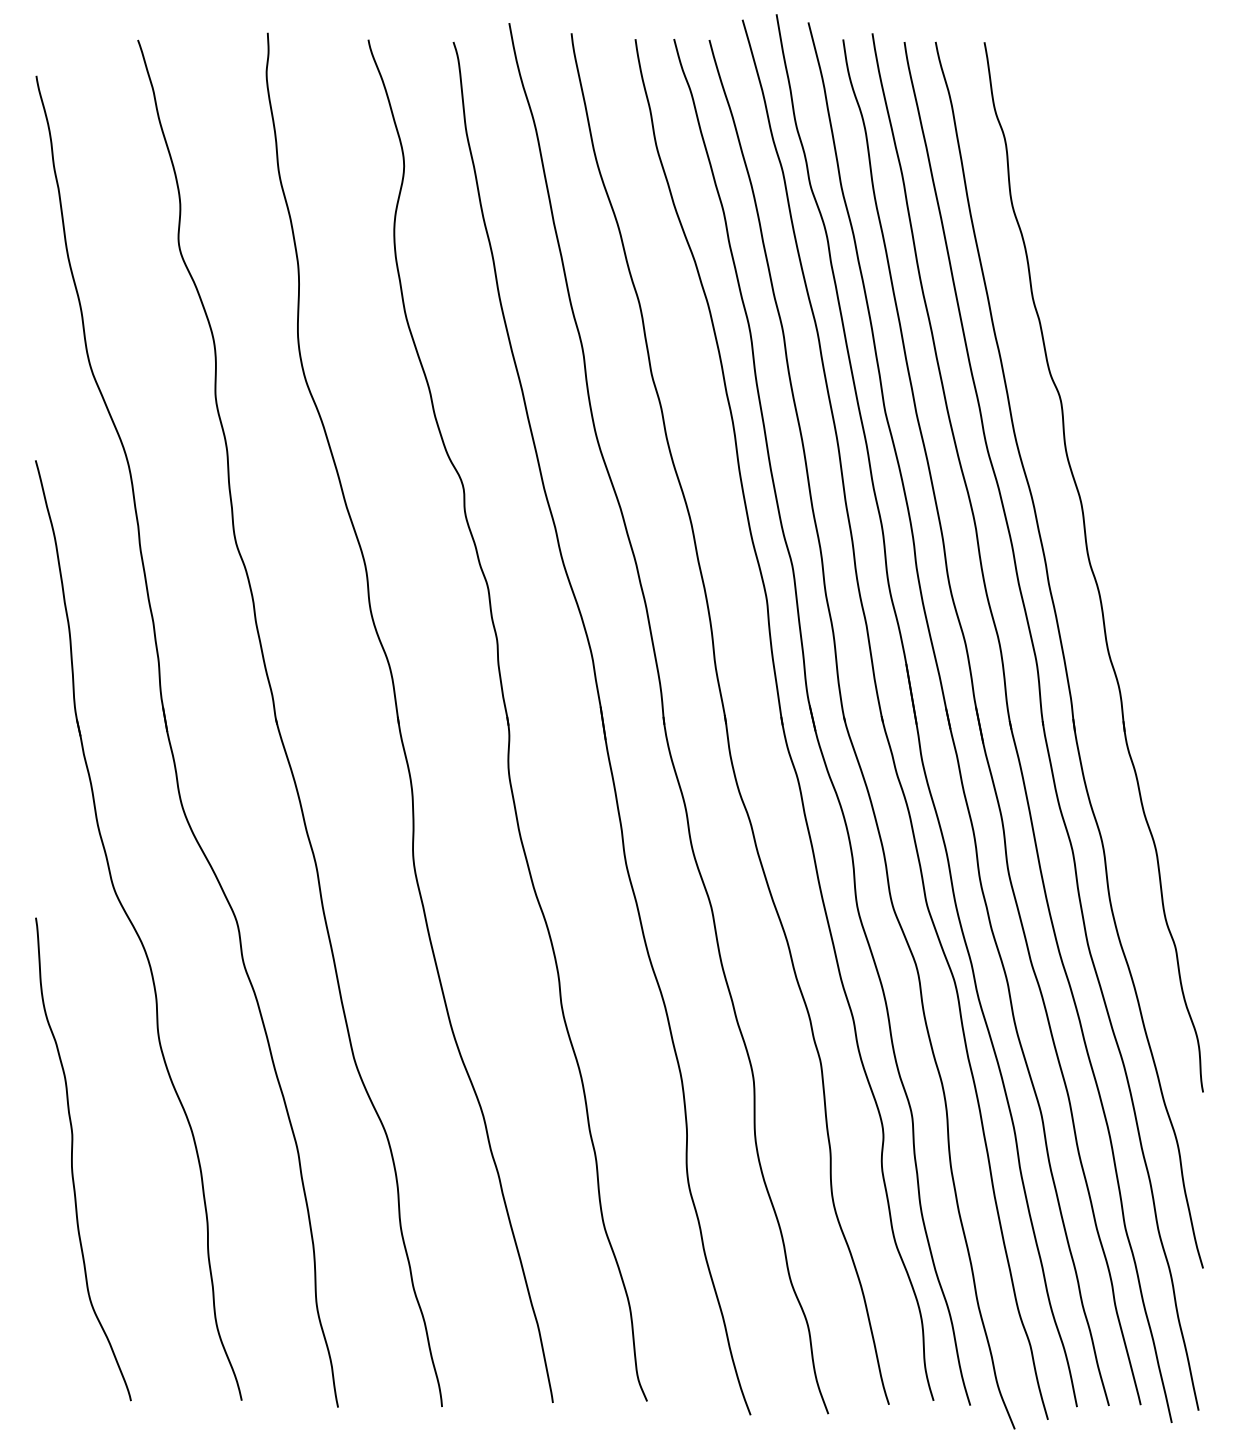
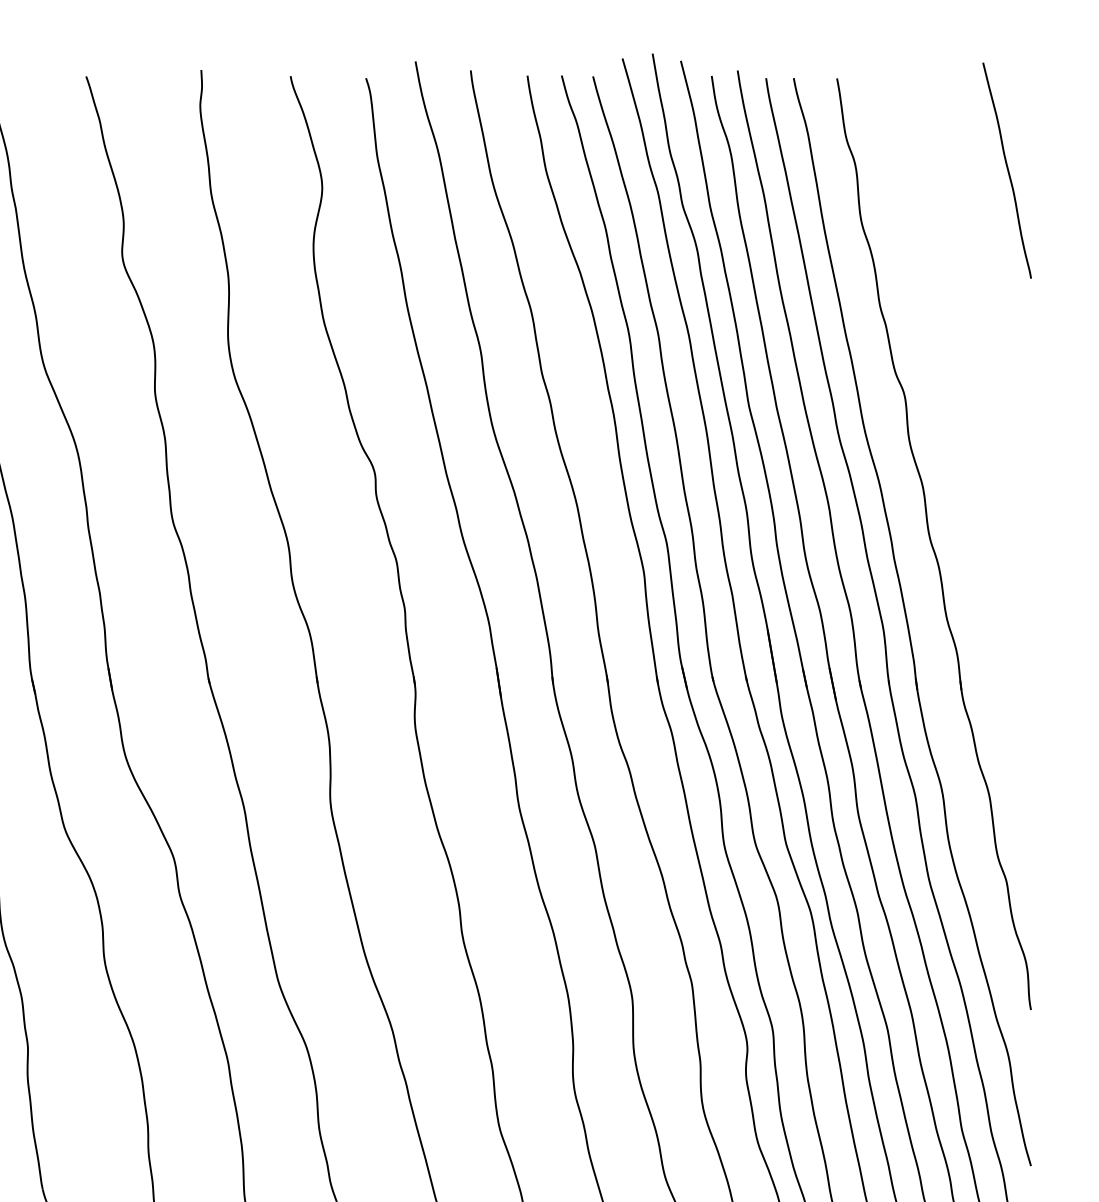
curve: (1176, 145) -> (1007, 170), added

